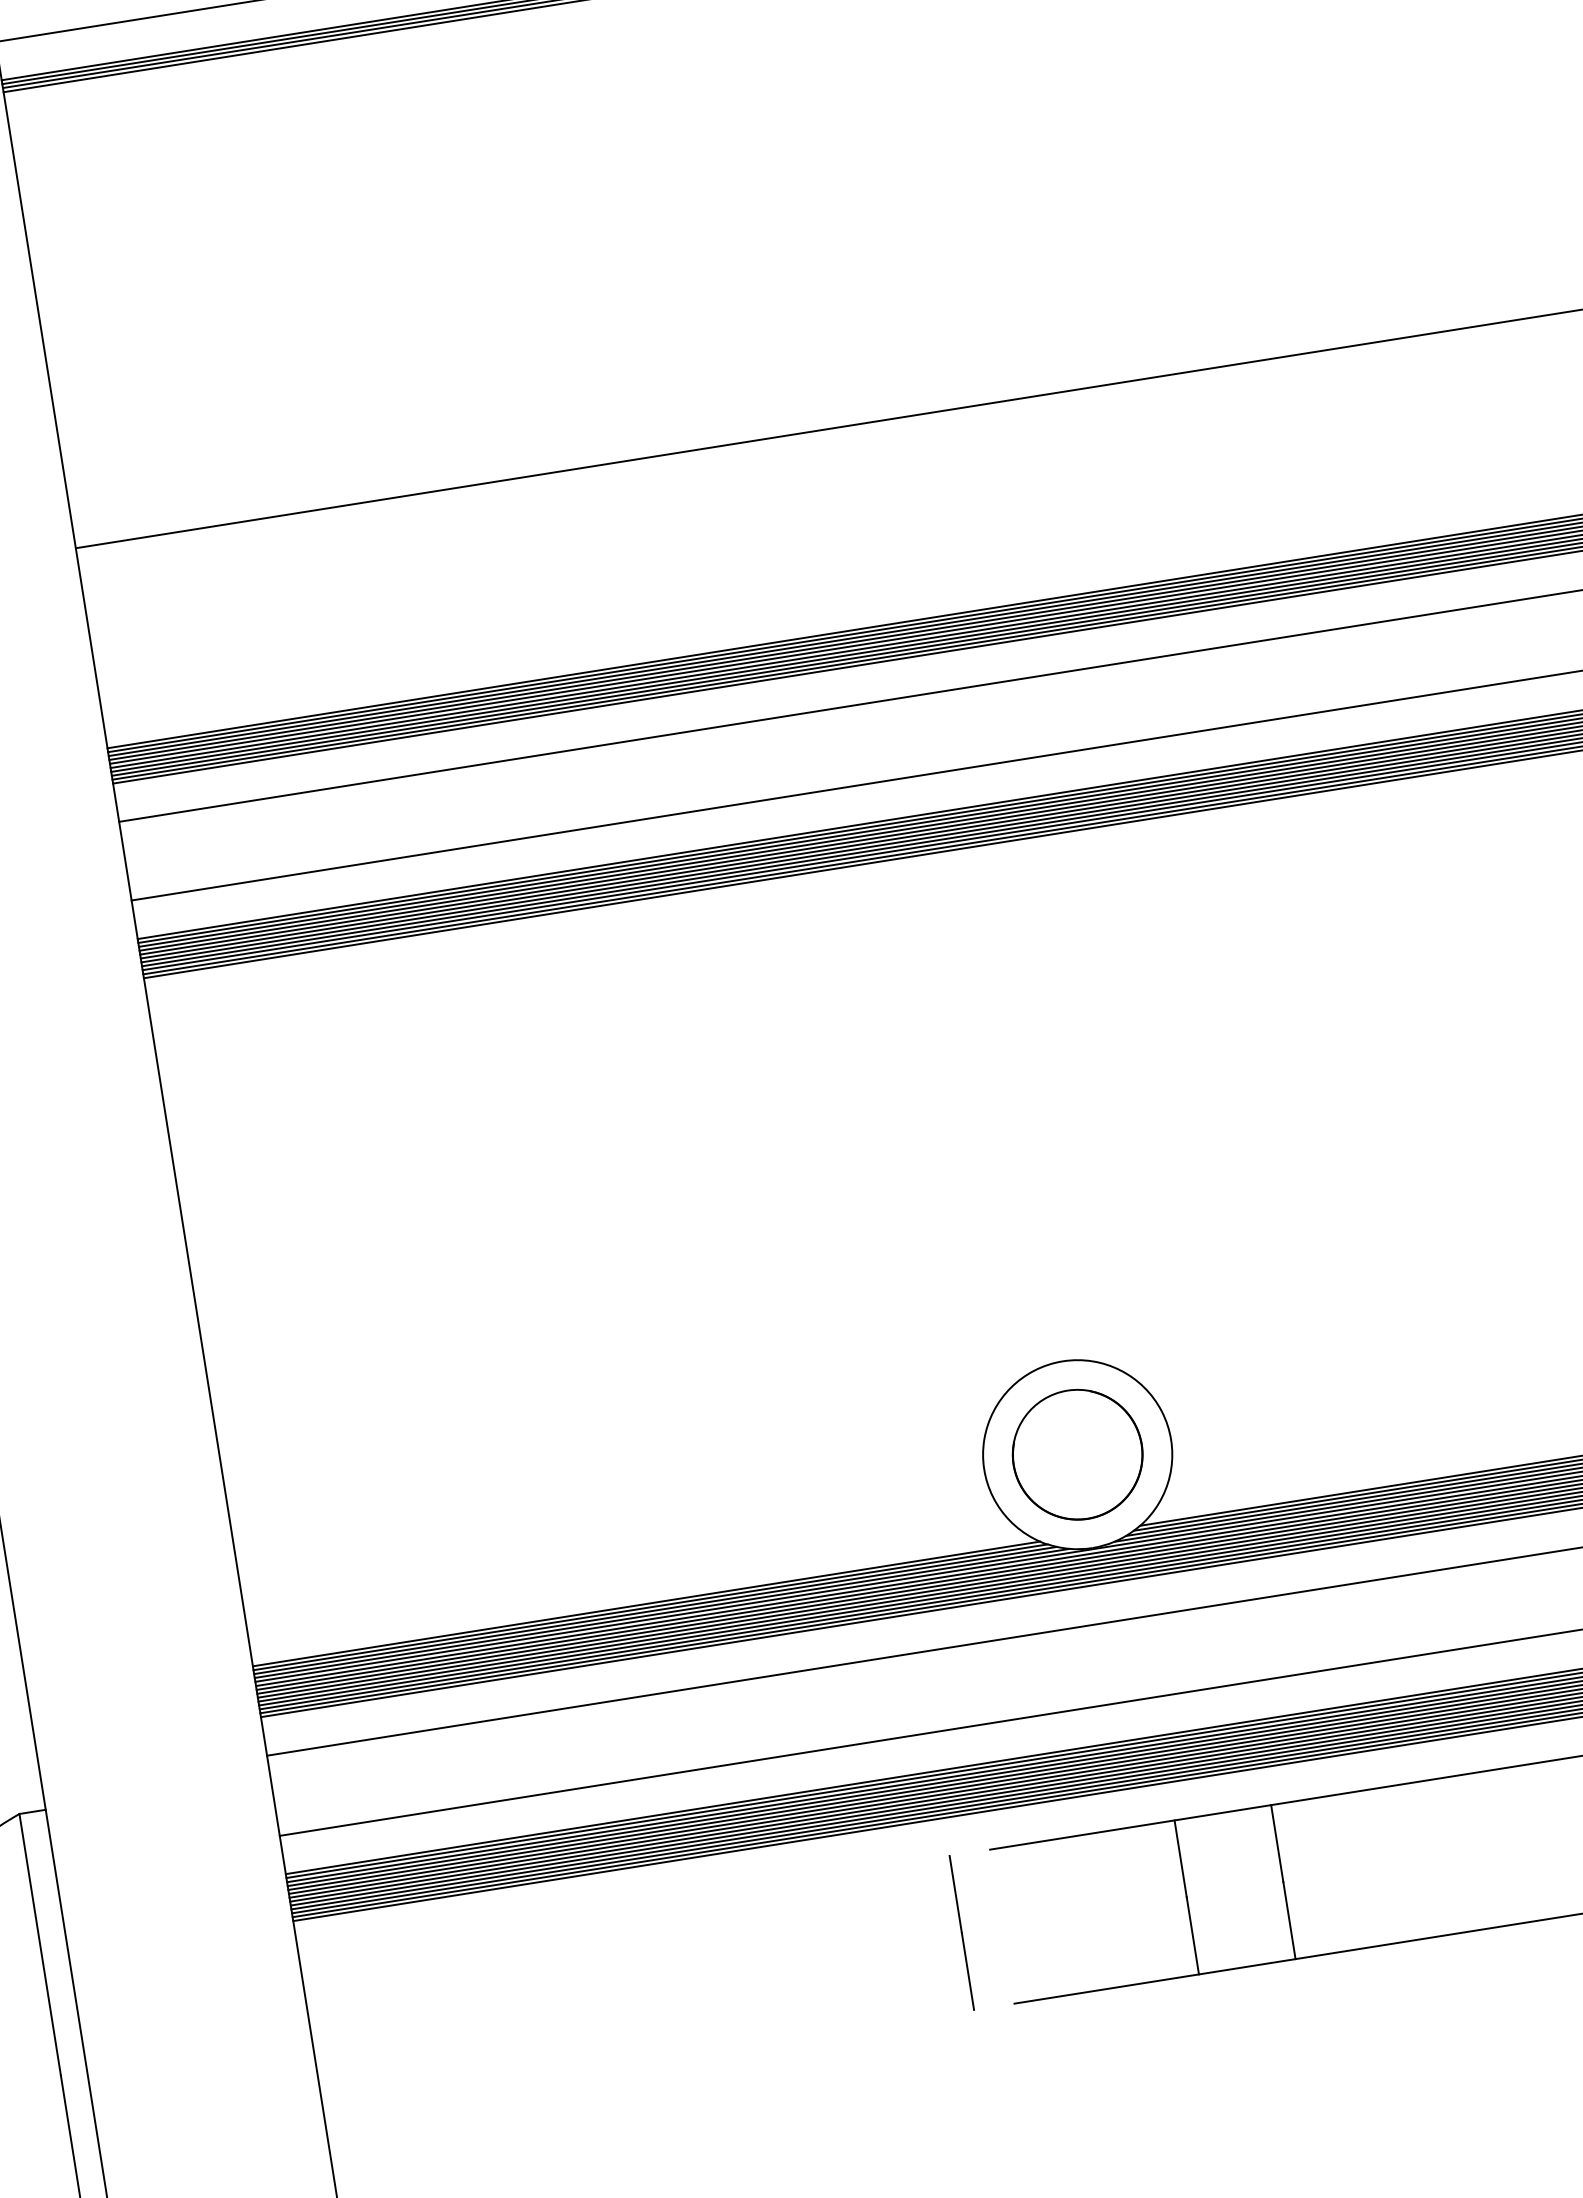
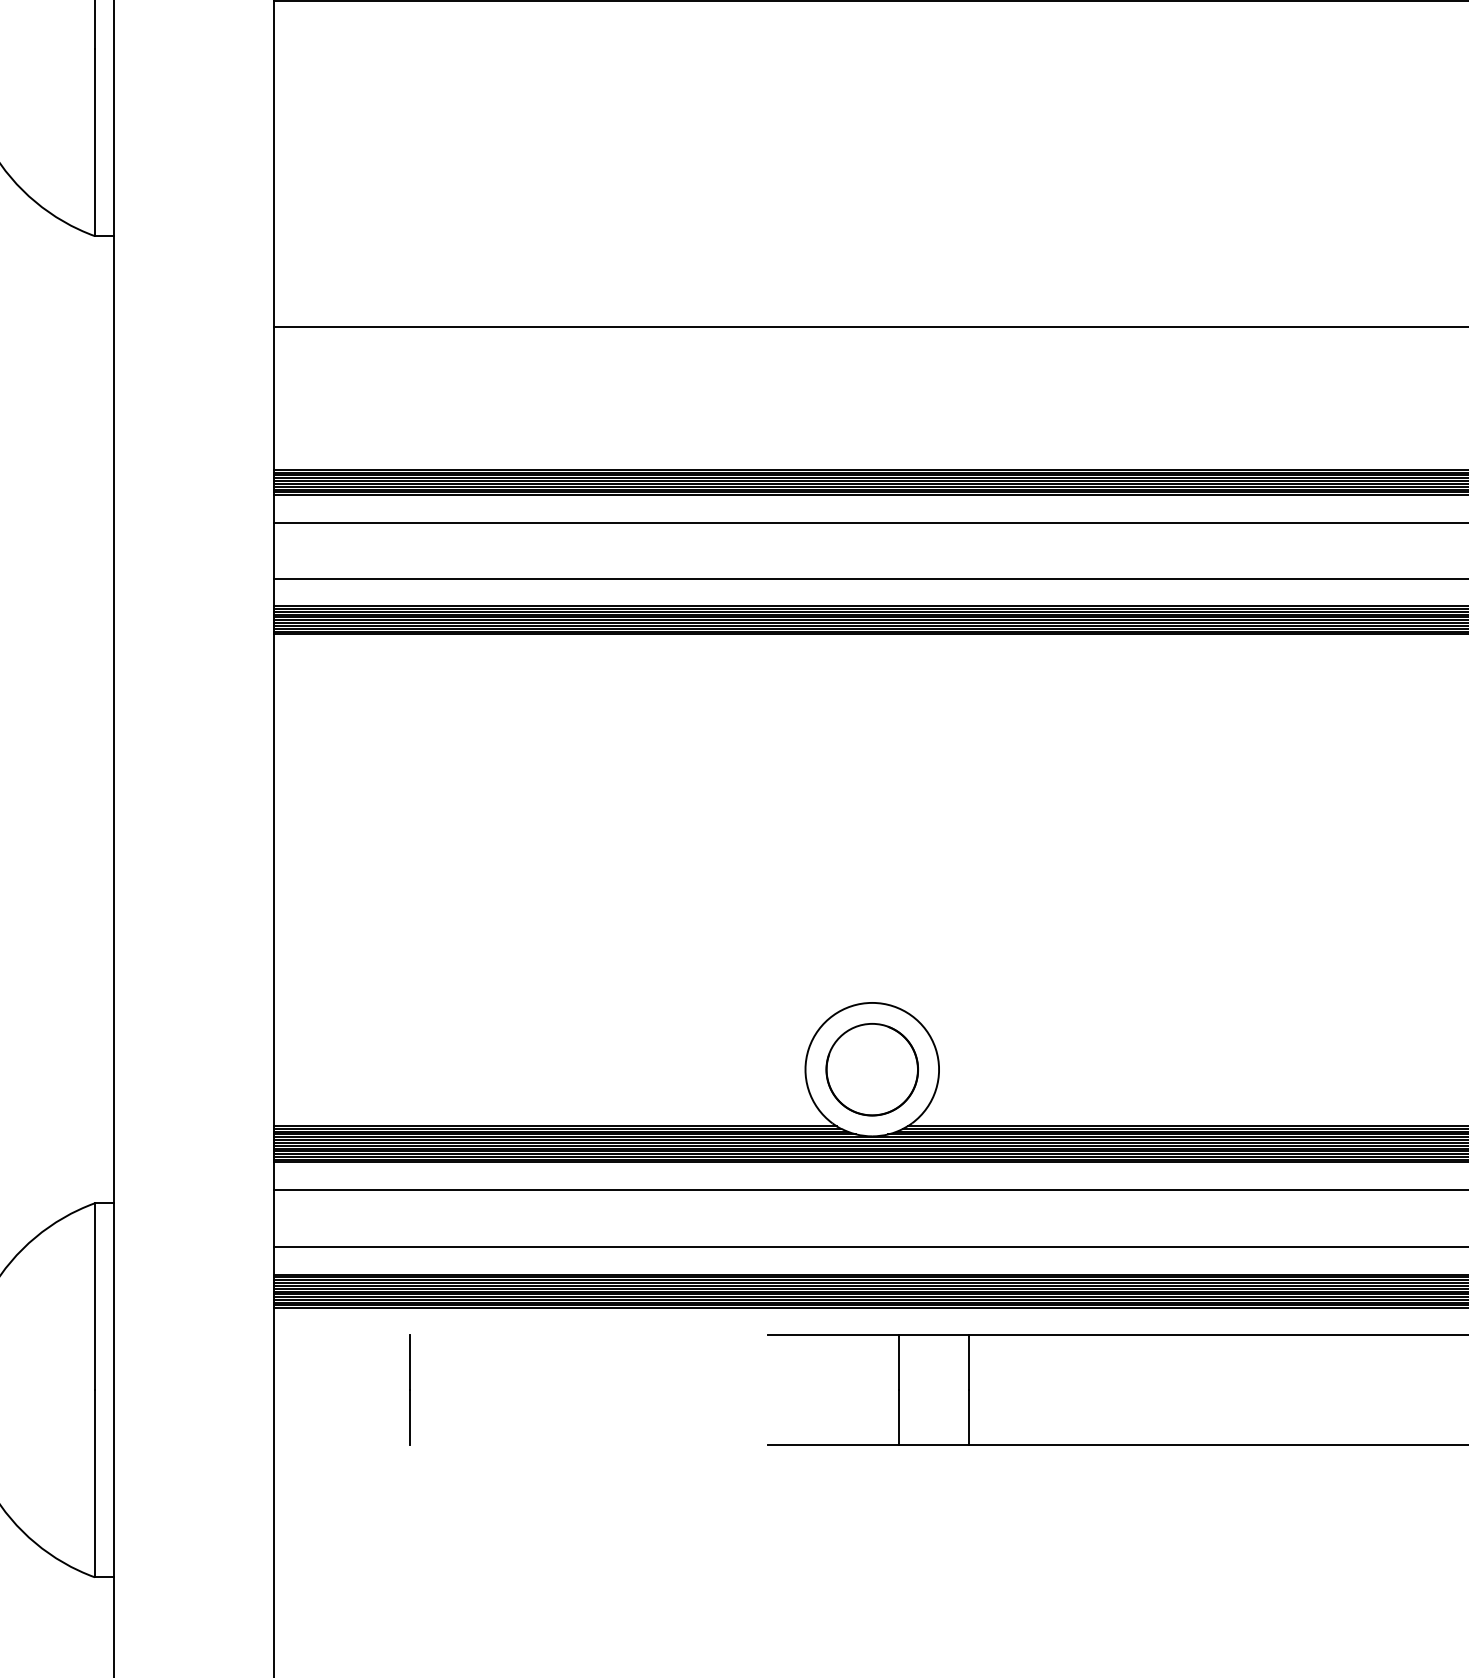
line: (961, 1931) -> (409, 1389), moved

